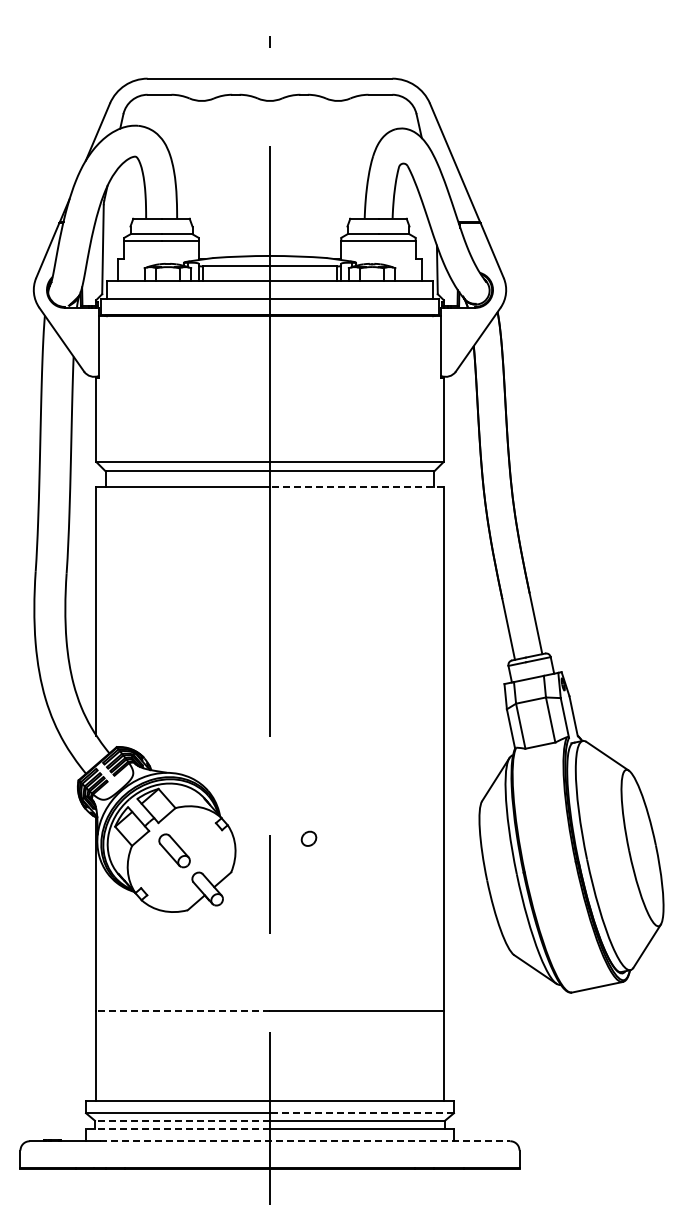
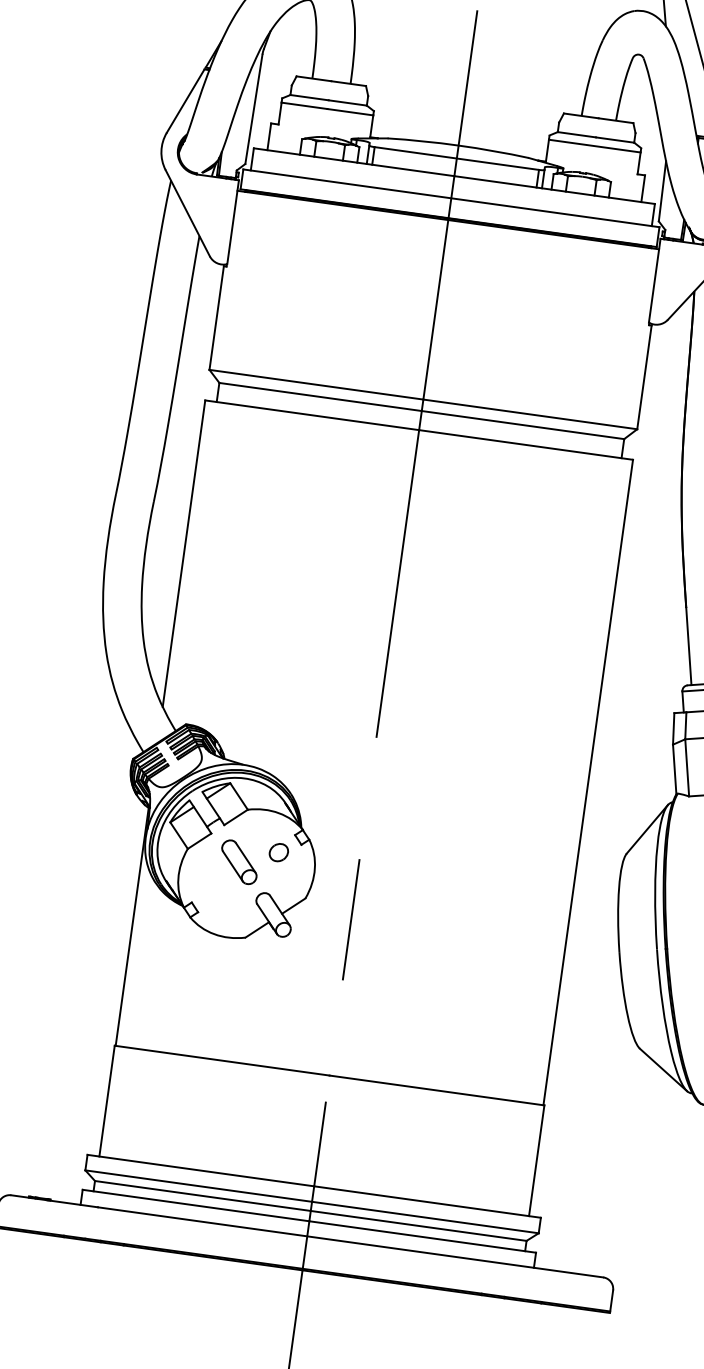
line: (356, 486) -> (525, 444), dashed -> solid
part: (308, 838) -> (278, 852), moved
line: (182, 1010) -> (221, 1060), dashed -> solid
line: (361, 1113) -> (424, 1217), dashed -> solid
line: (182, 1120) -> (203, 1195), dashed -> solid
line: (178, 1129) -> (196, 1206), dashed -> solid
line: (305, 1141) -> (350, 1242), dashed -> solid

